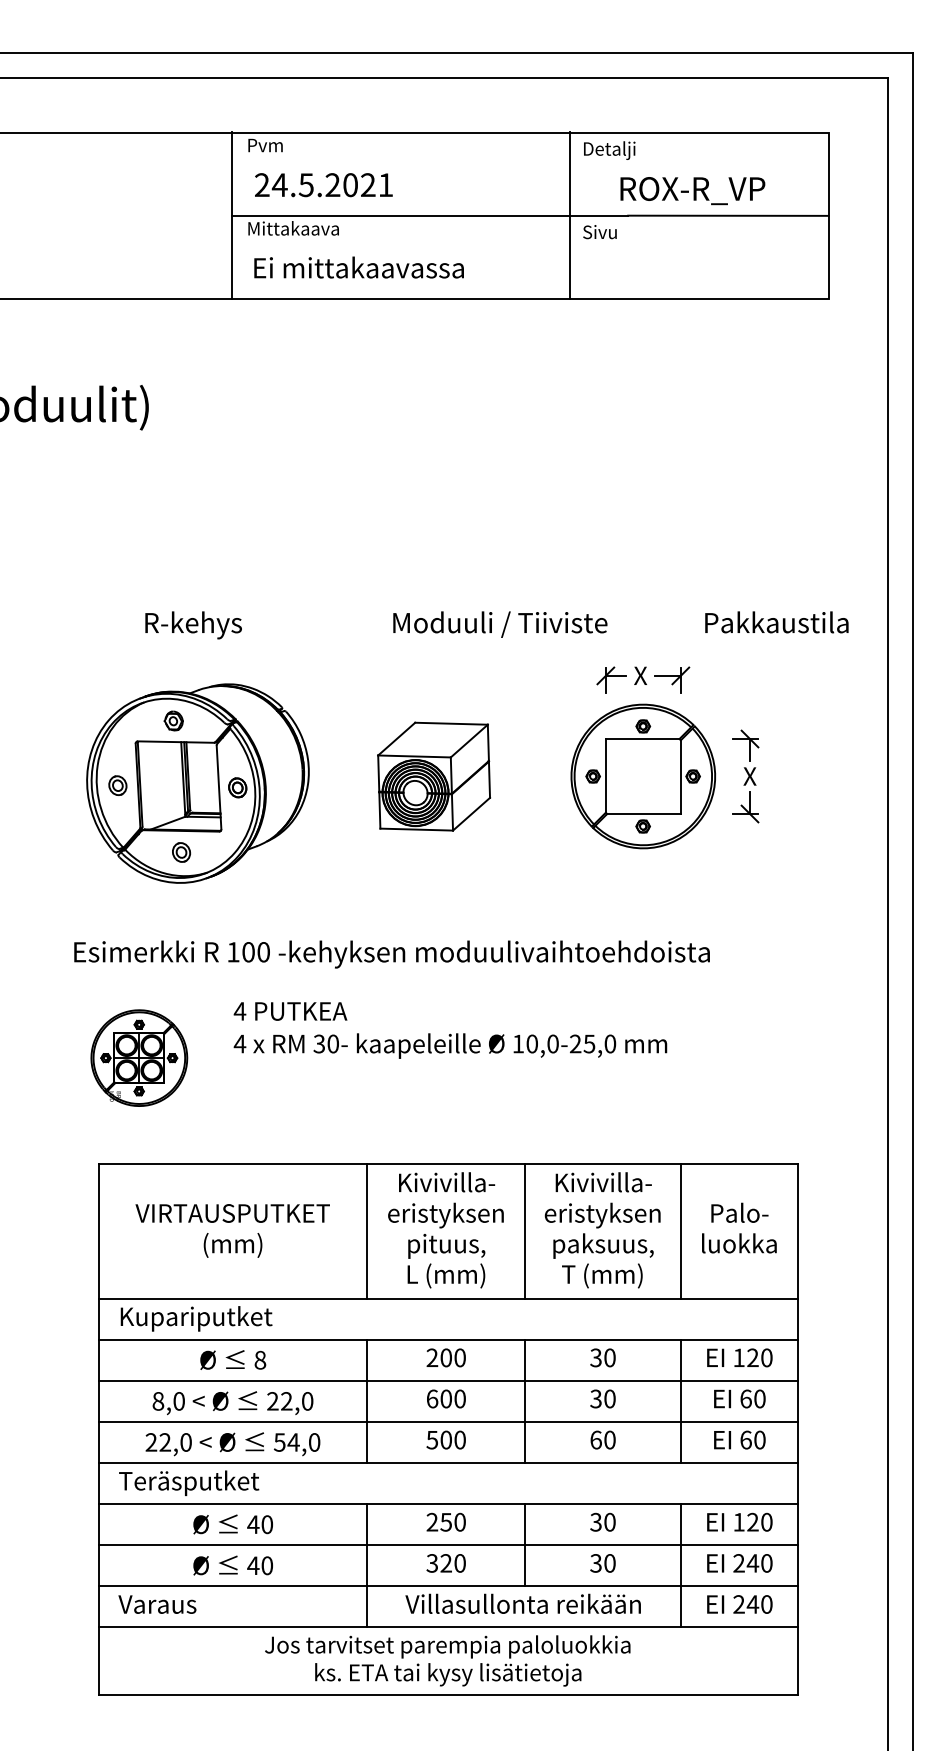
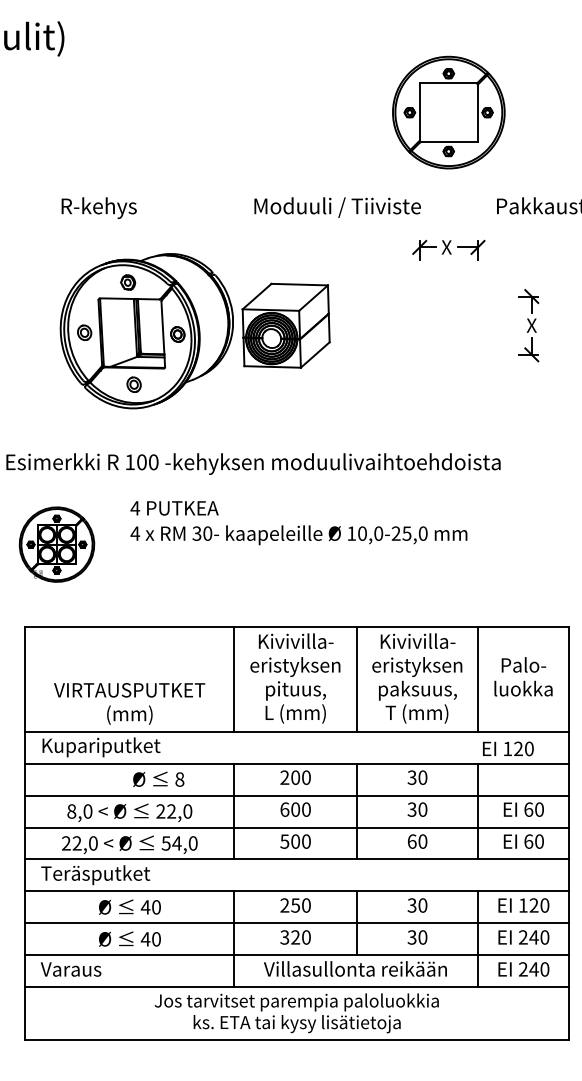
part: (643, 776) -> (448, 112), moved
part: (197, 783) -> (146, 331), moved
text: (232, 1230) -> (129, 703), moved
text: (739, 1357) -> (508, 748), moved
text: (233, 1359) -> (158, 778), moved

